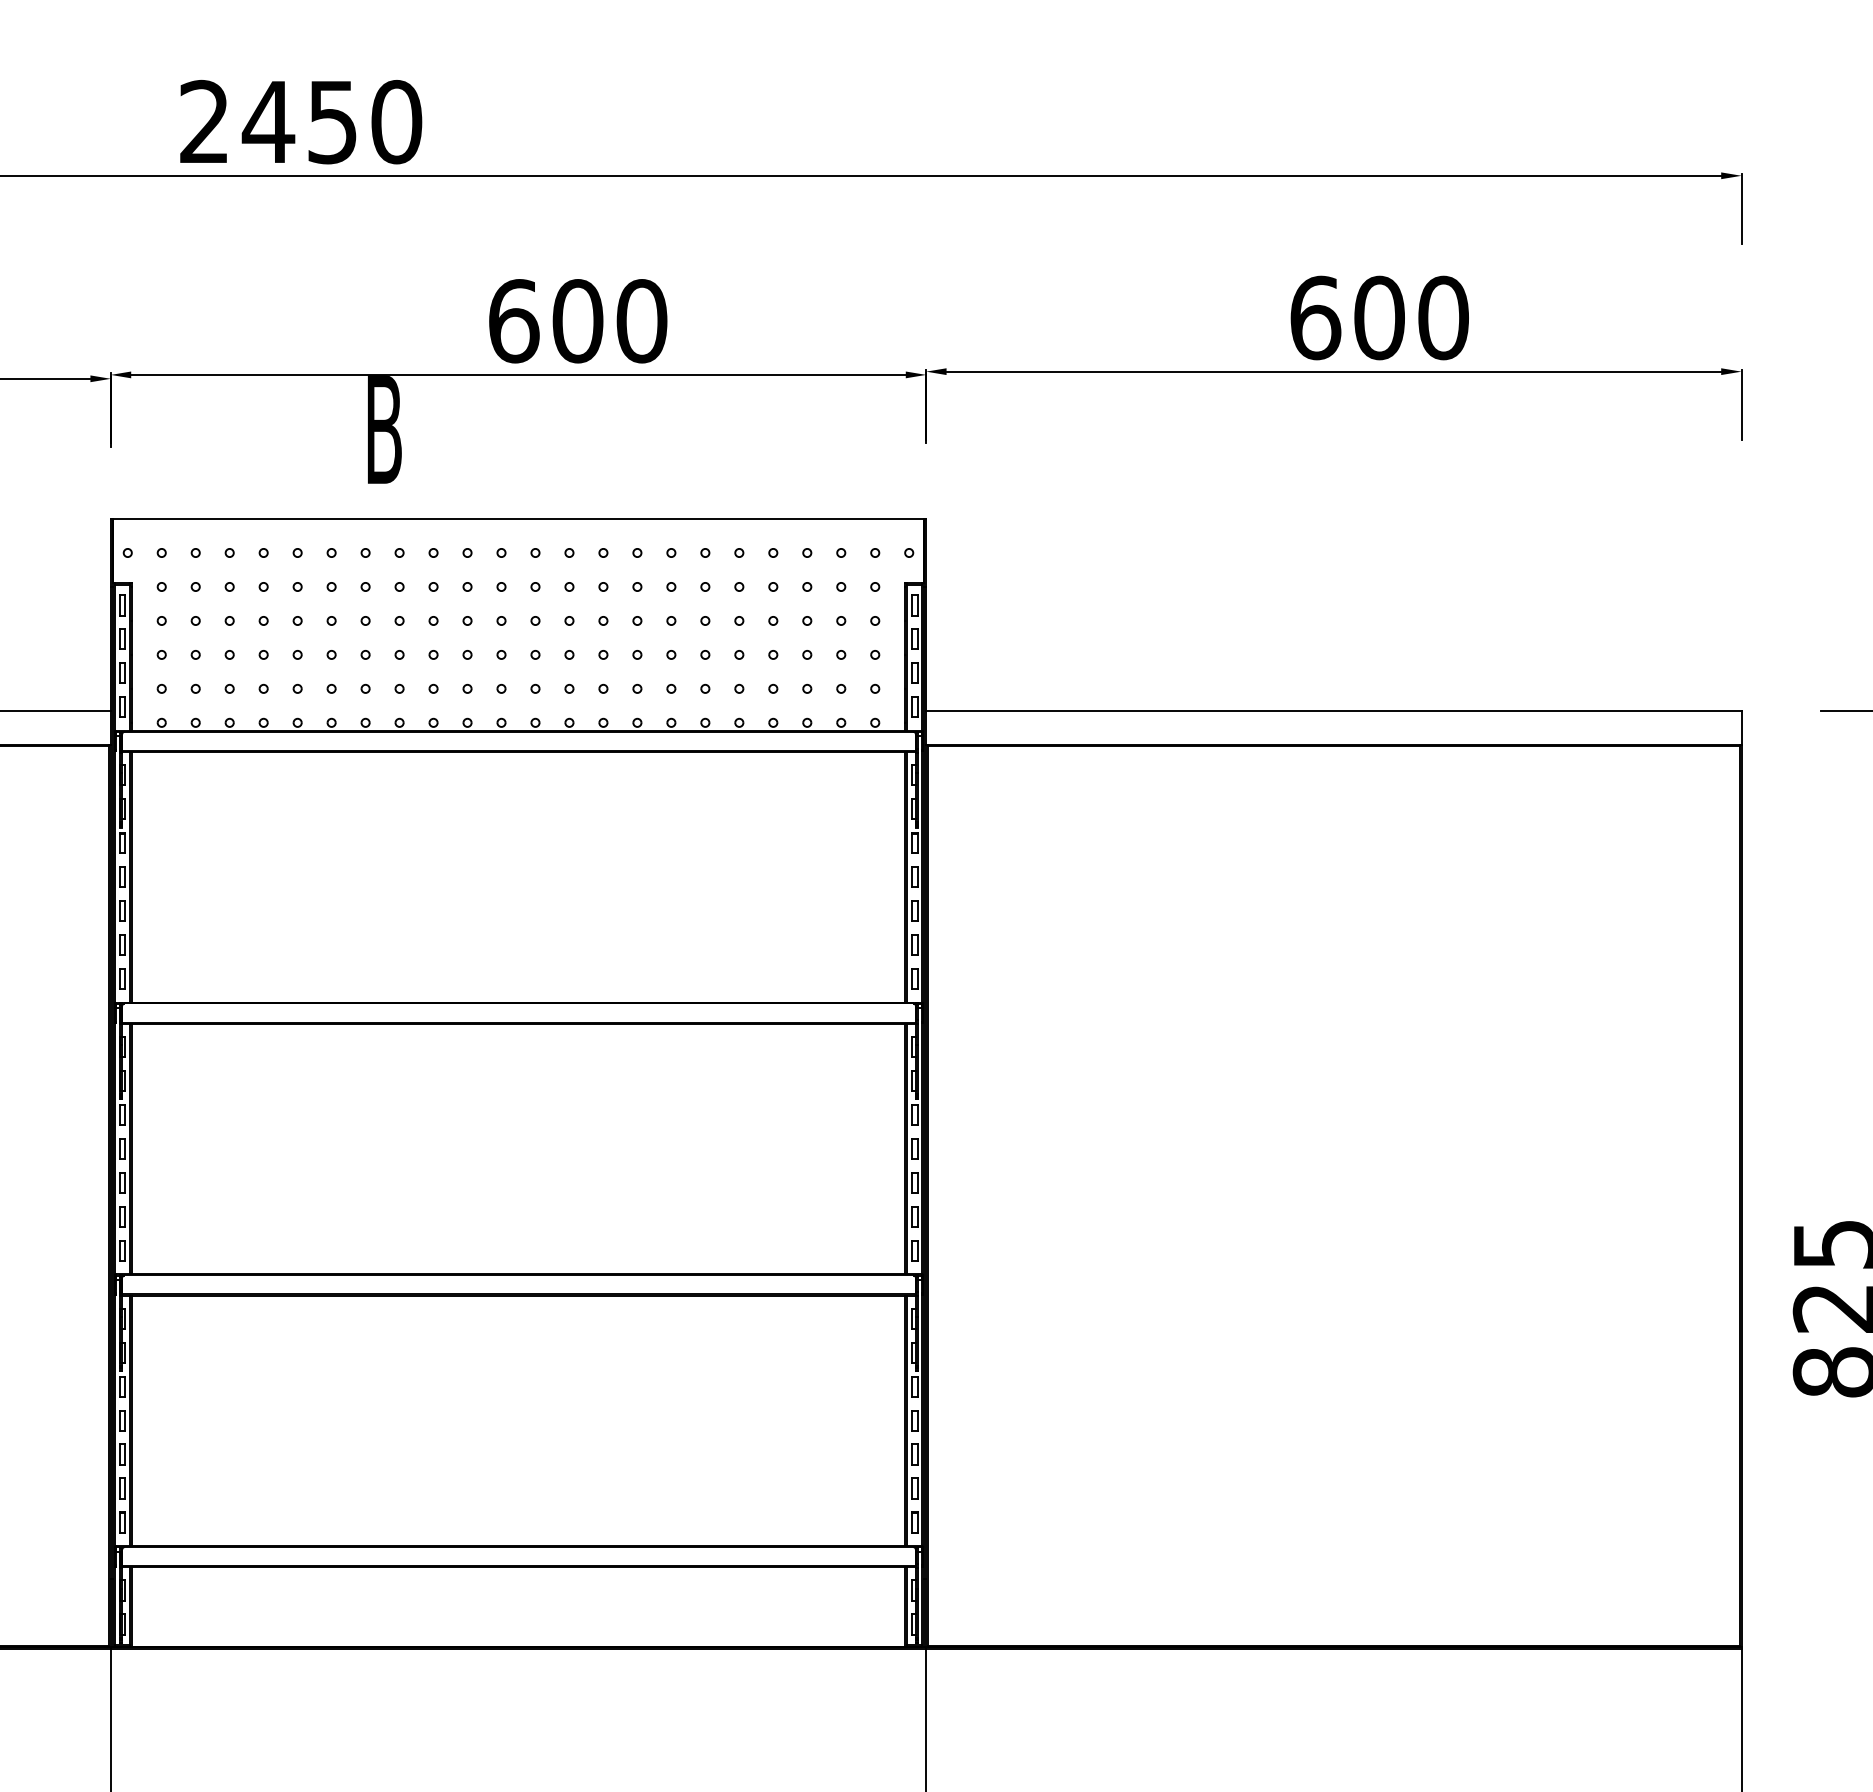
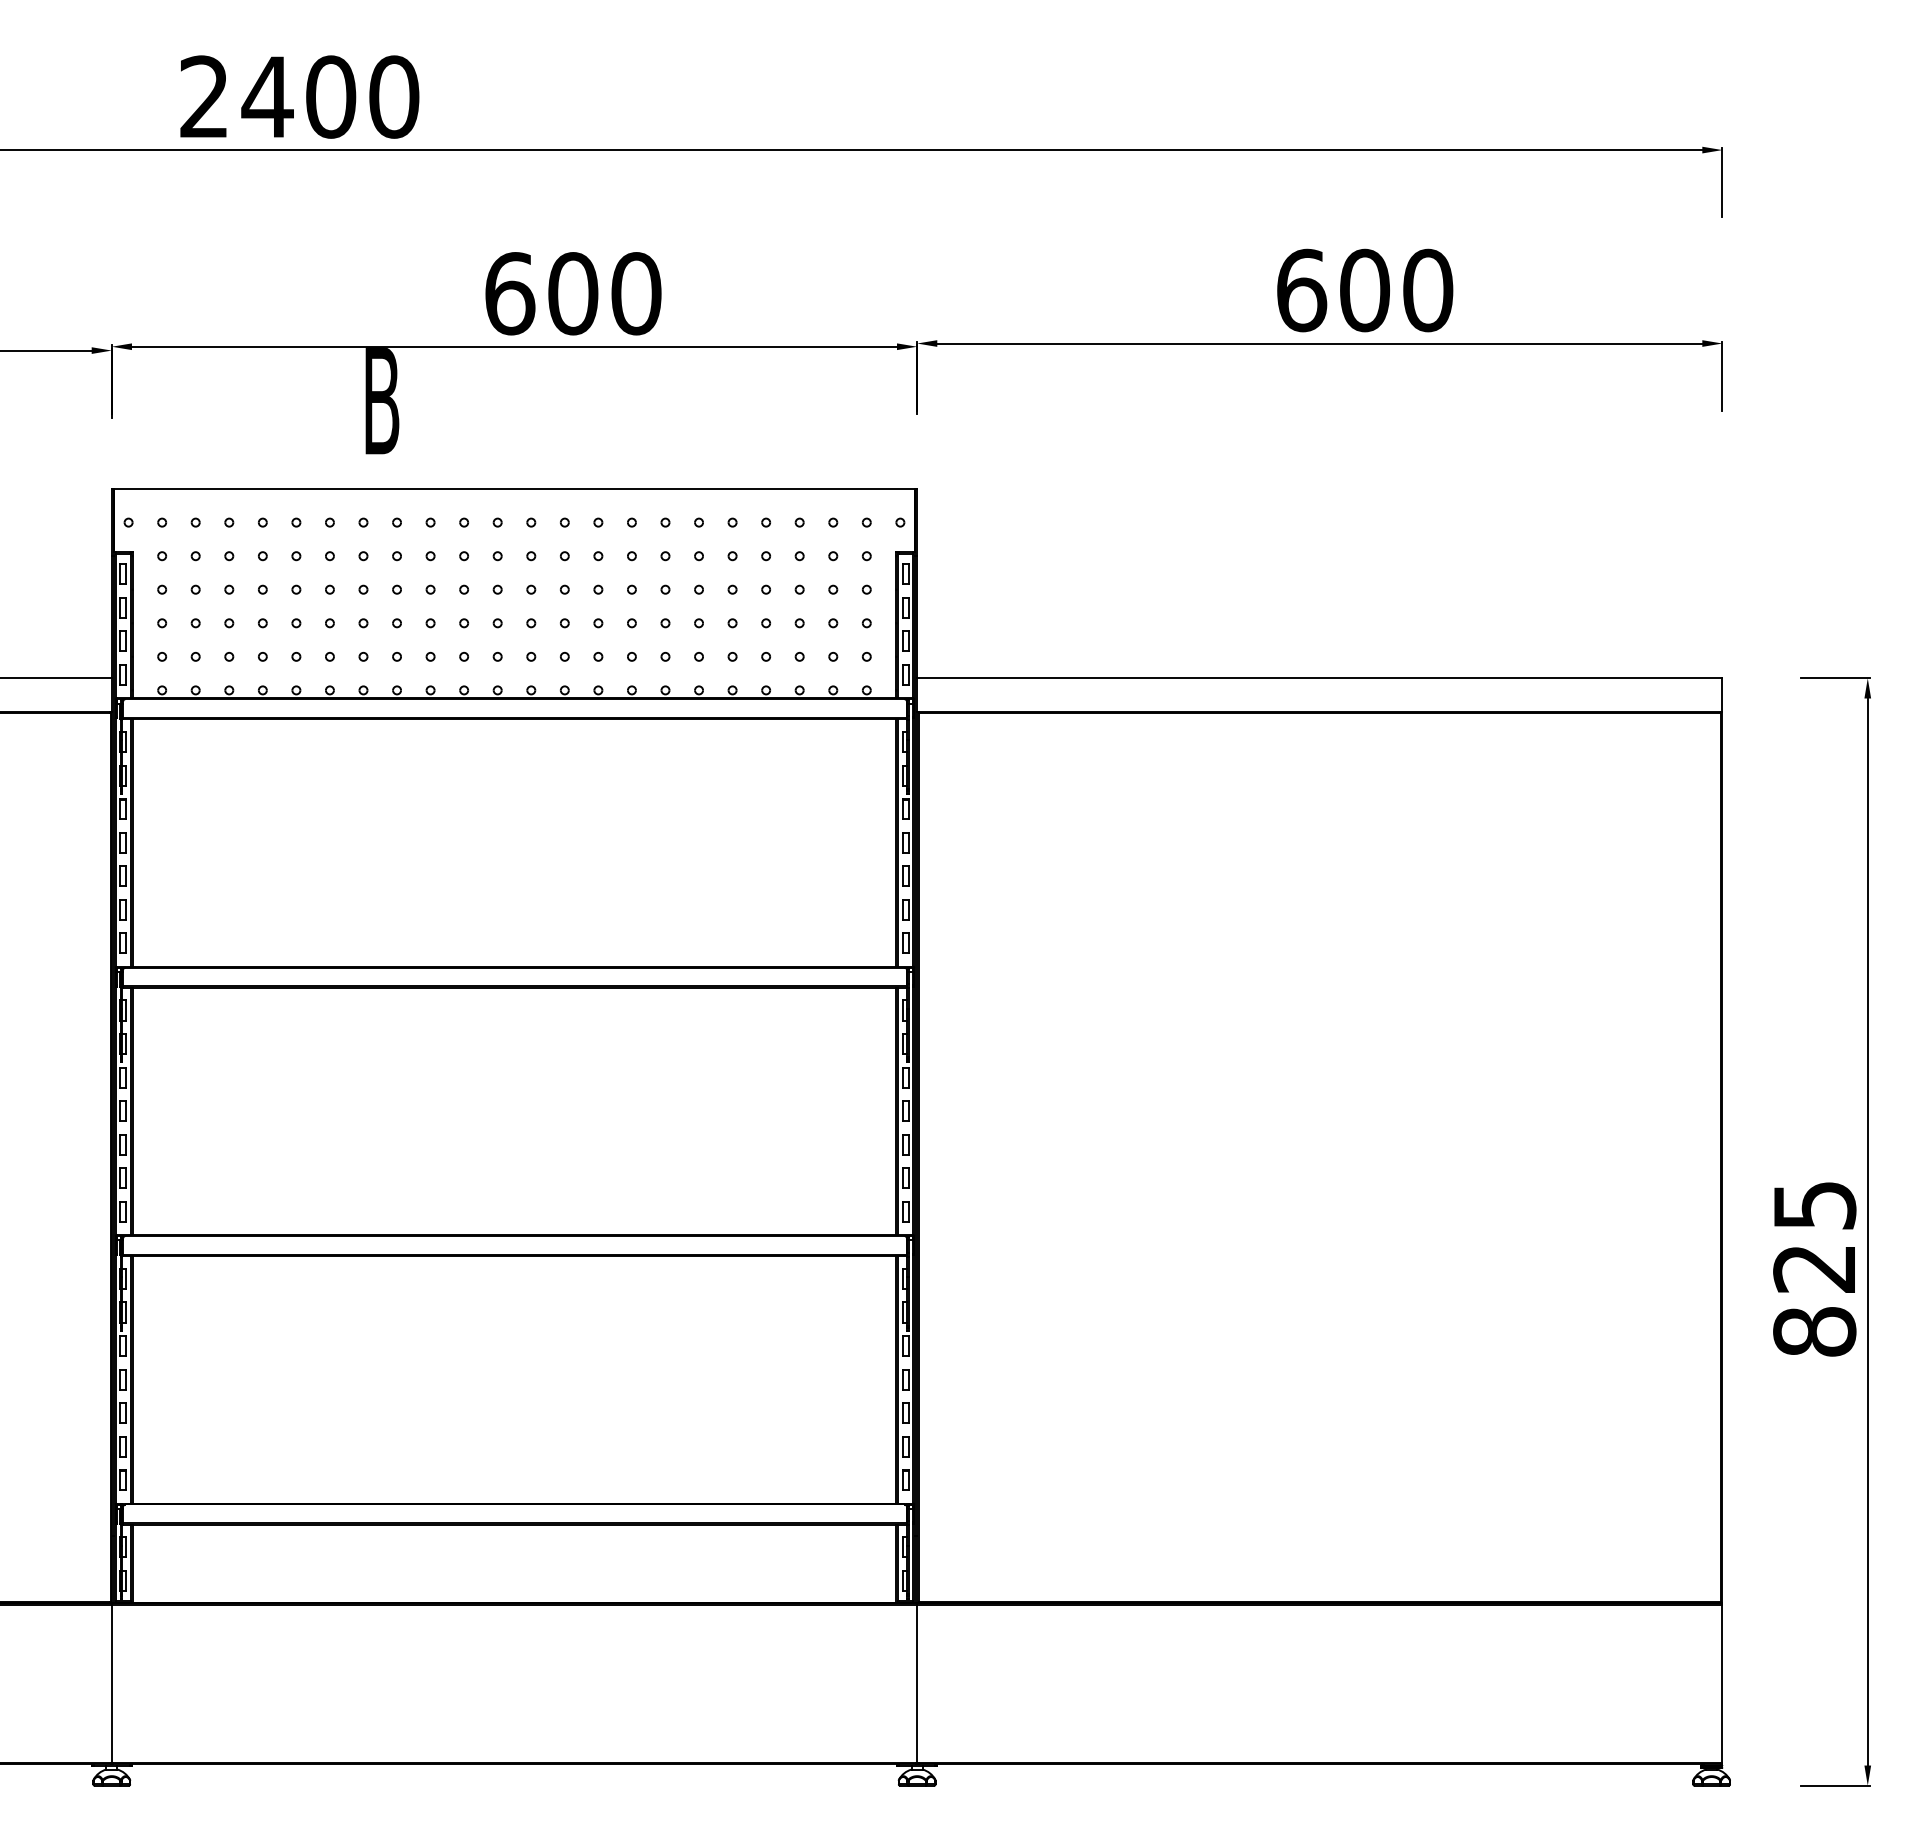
text: (333, 121) -> (331, 96), 2450 -> 2400

